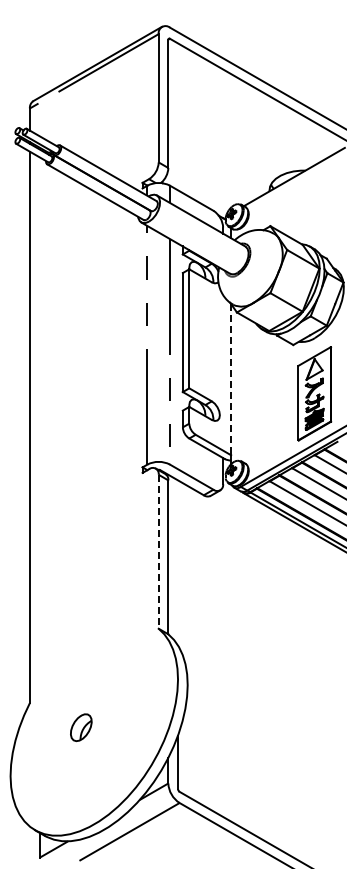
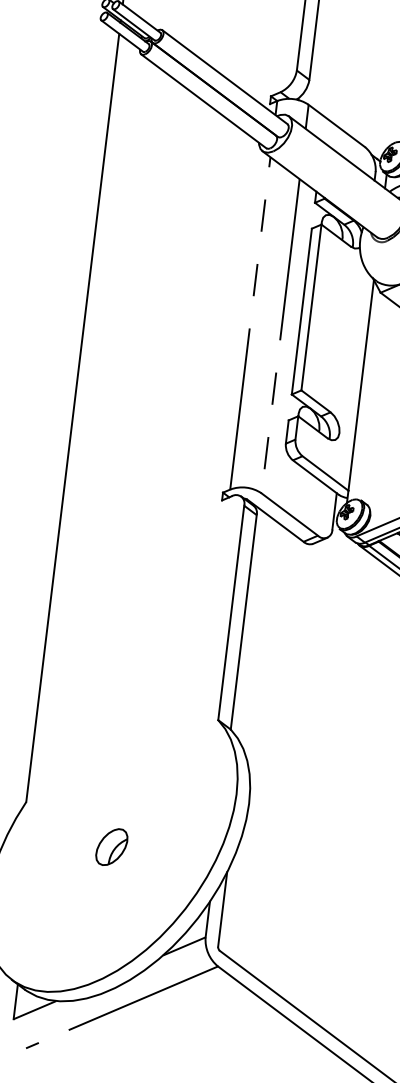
line: (231, 379) -> (361, 385), dashed -> solid
line: (158, 551) -> (230, 612), dashed -> solid
part: (81, 727) -> (112, 846), moved

